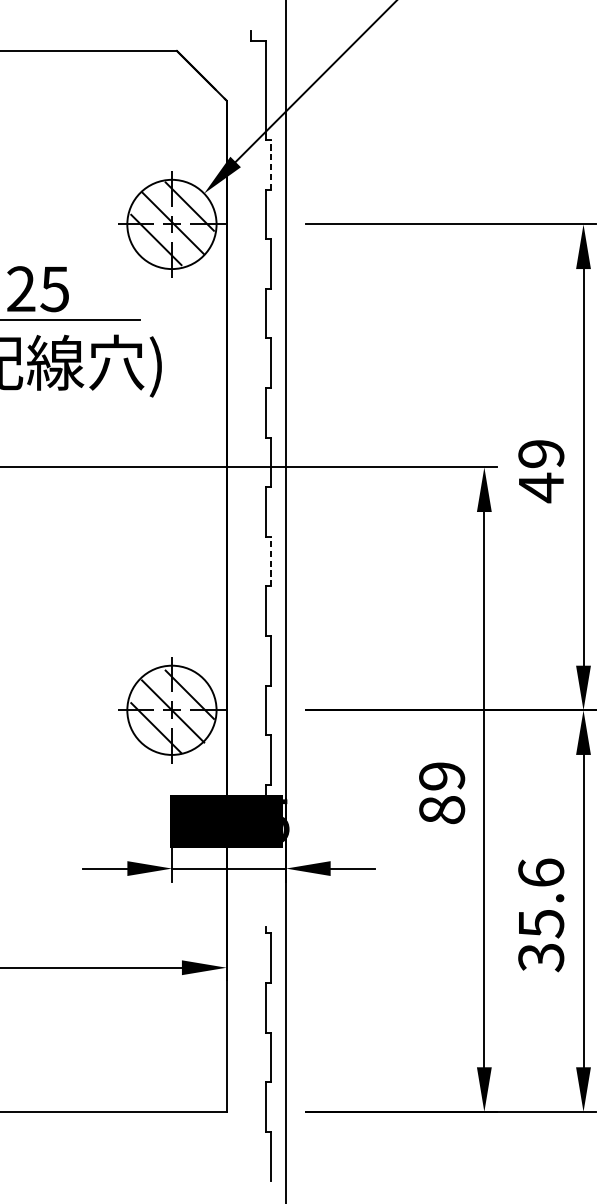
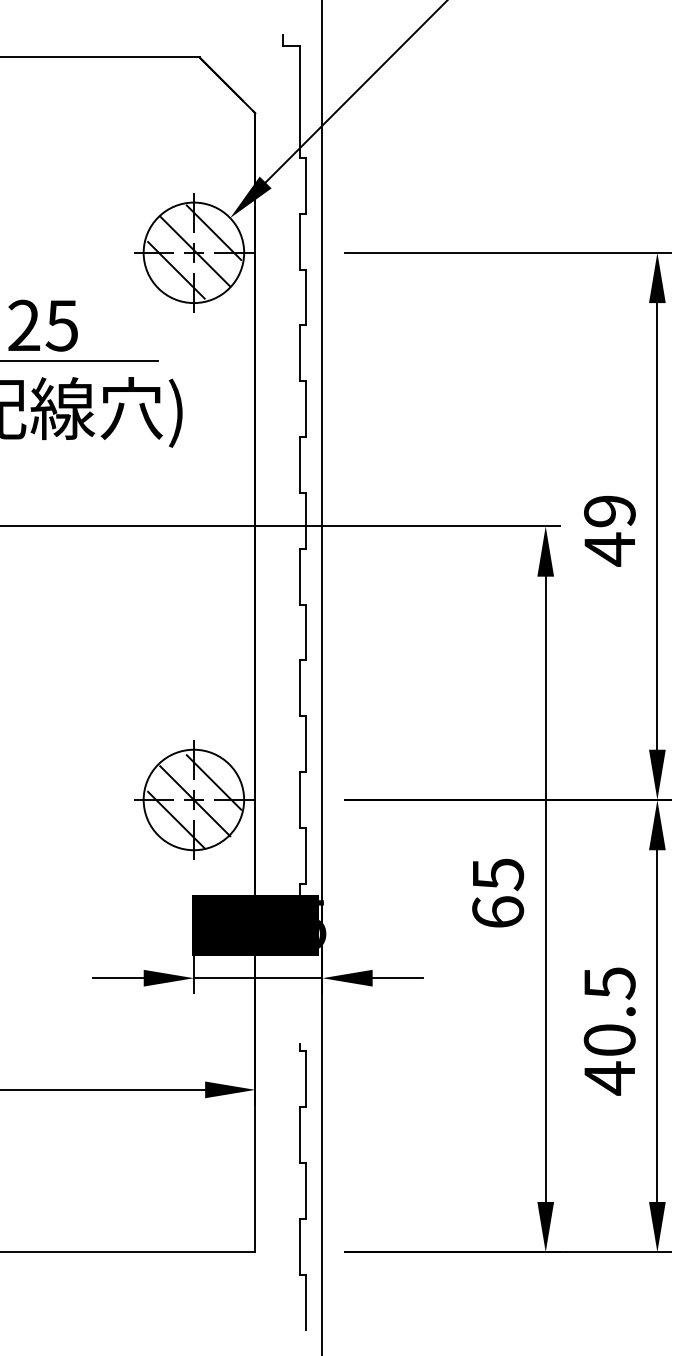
line: (271, 164) -> (305, 185), dashed -> solid
line: (271, 561) -> (305, 632), dashed -> solid
text: (442, 793) -> (498, 893), 89 -> 65
text: (540, 915) -> (609, 1031), 35.6 -> 40.5

